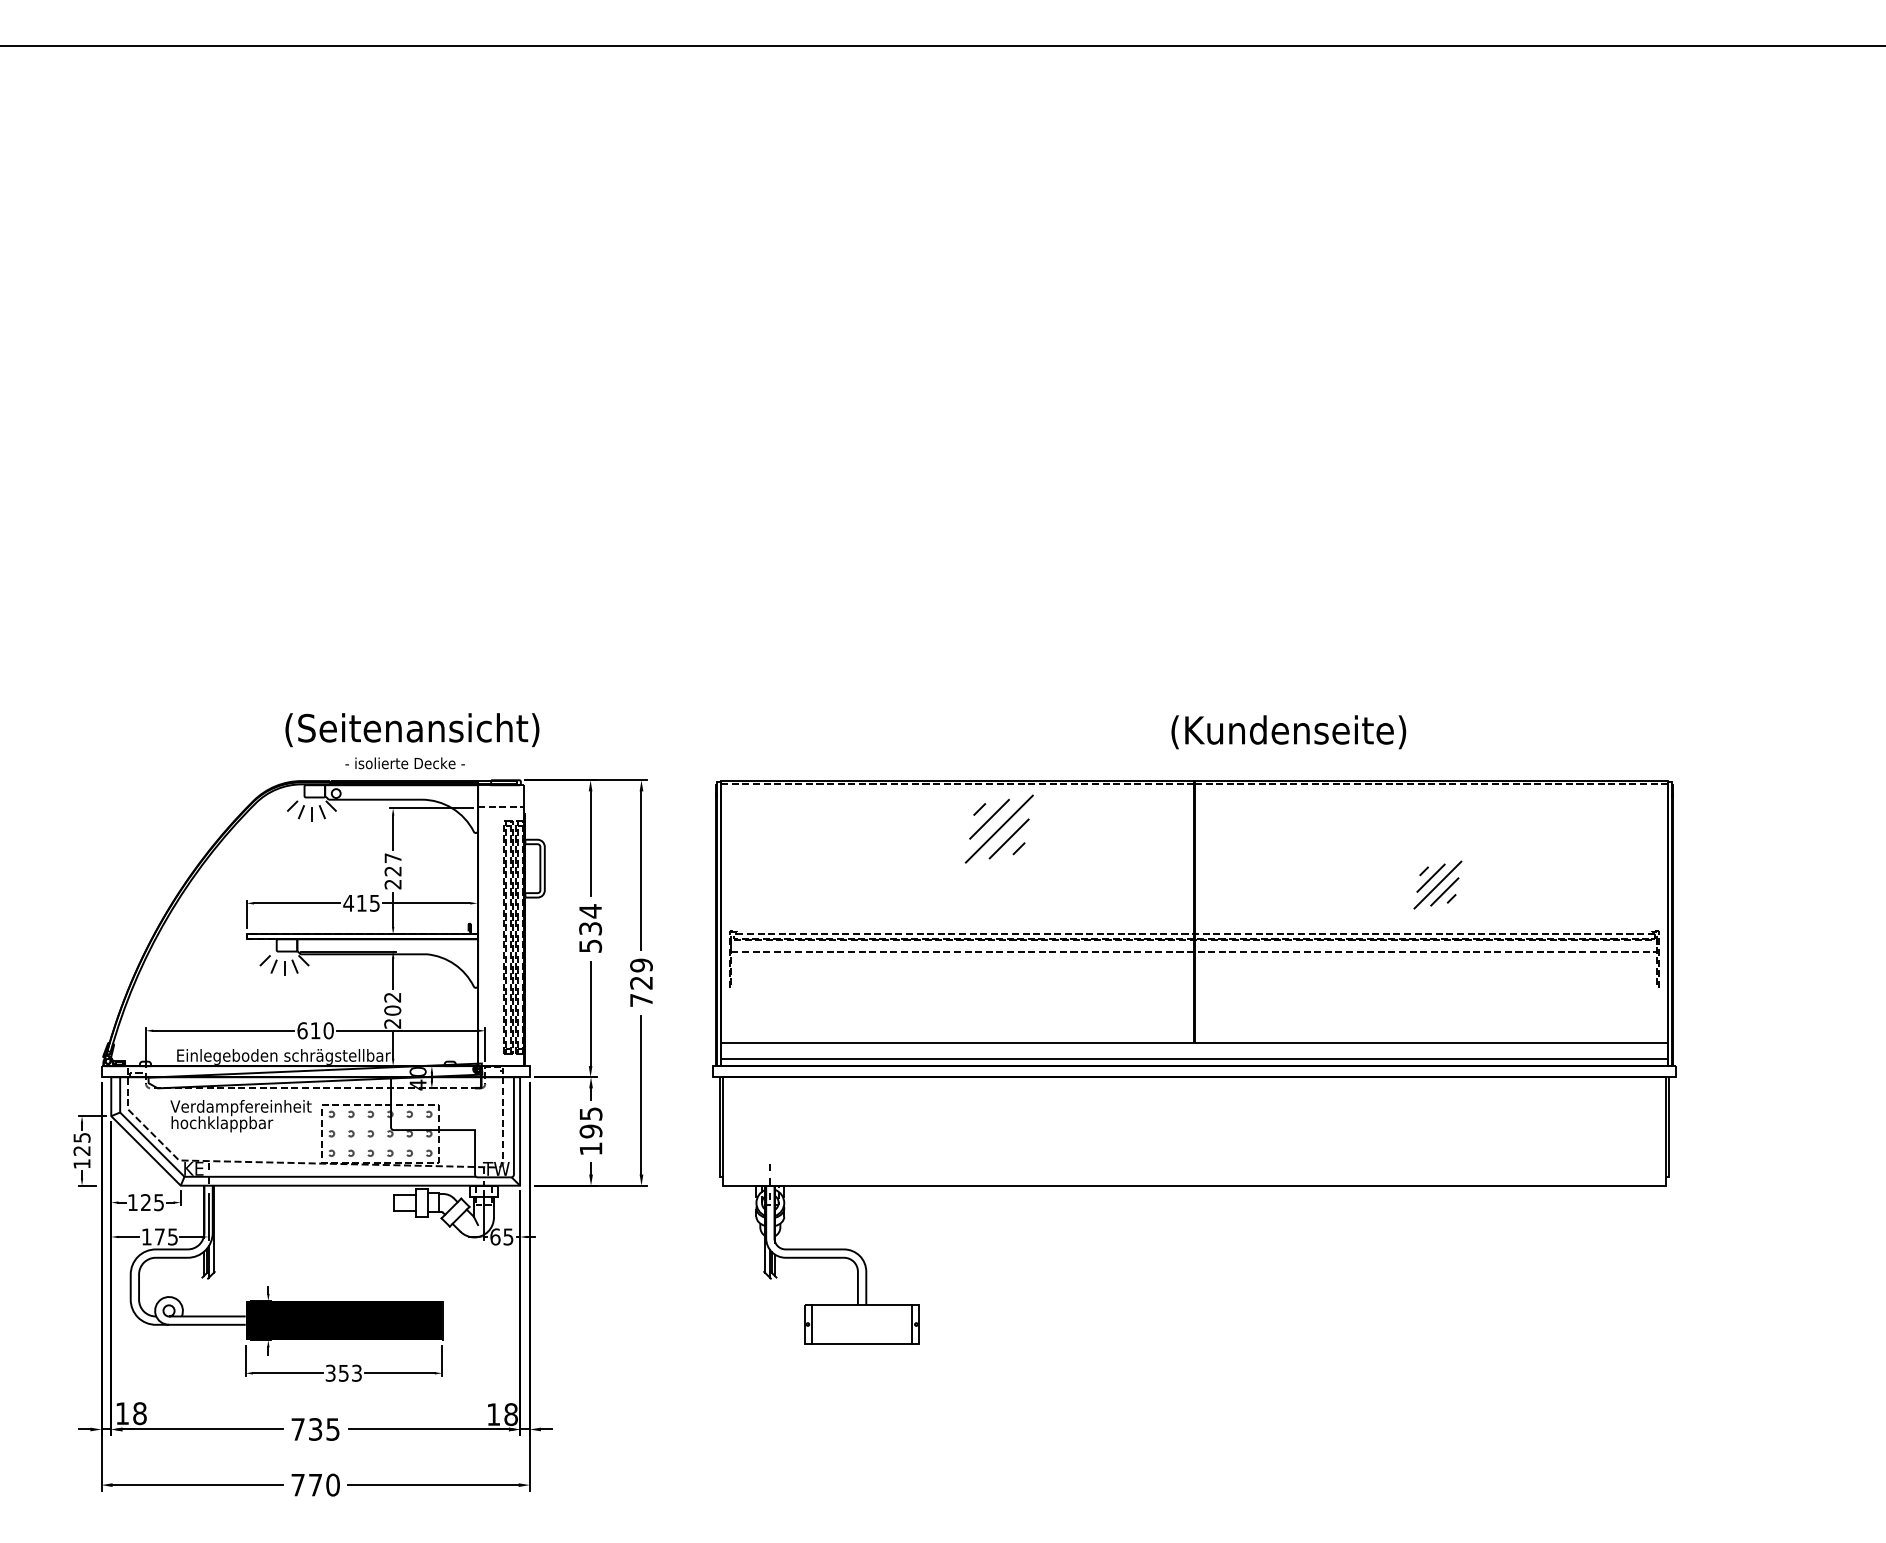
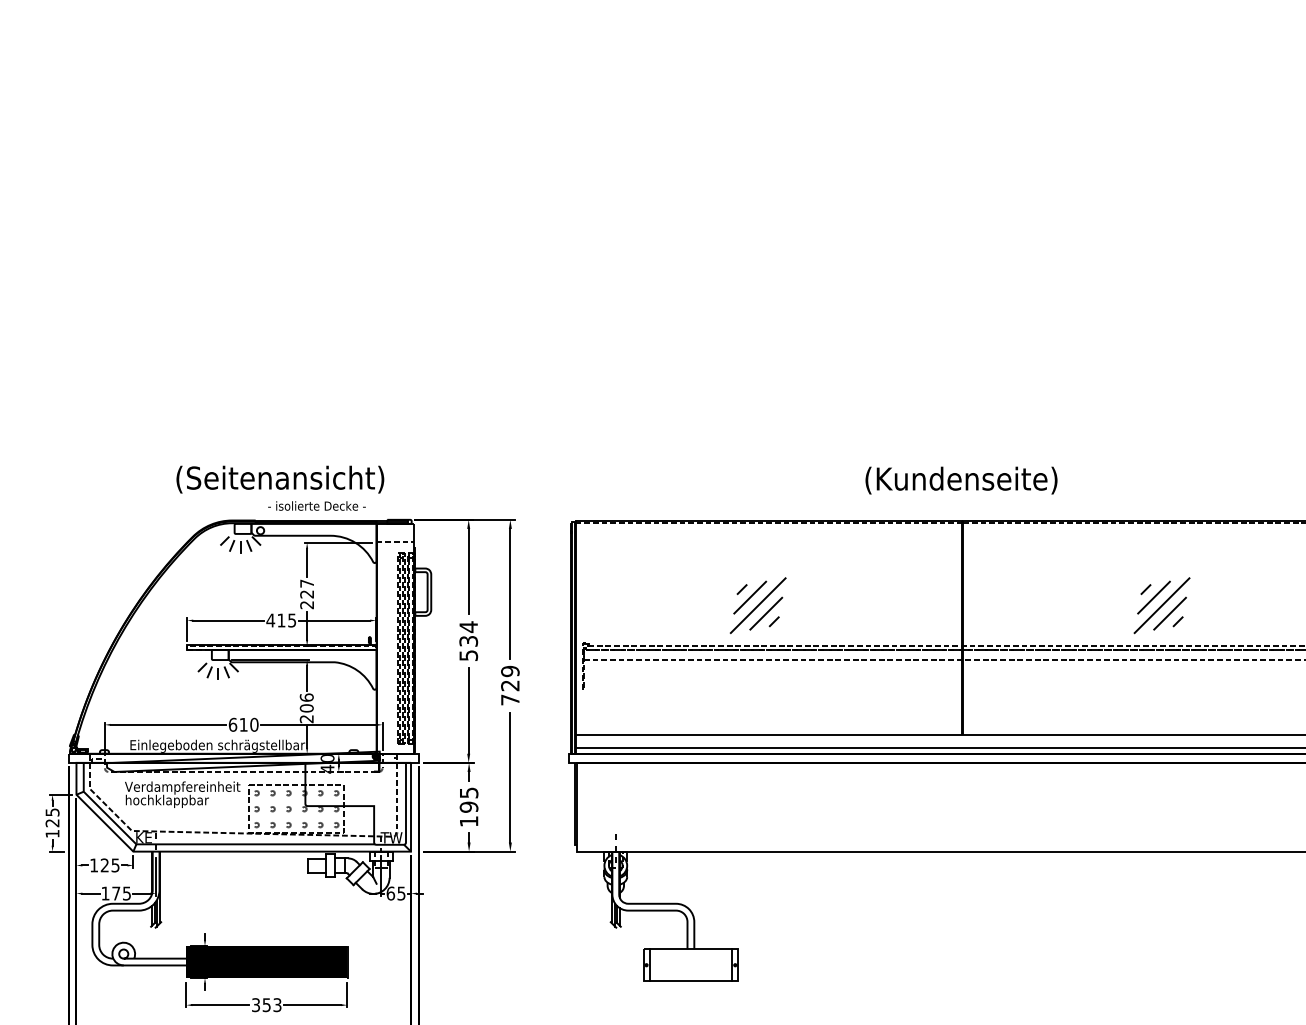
text: (412, 730) -> (280, 479), moved
text: (1288, 732) -> (961, 480), moved
part: (998, 828) -> (757, 605), moved
part: (1437, 884) -> (1161, 605), size x1.43
text: (392, 997) -> (306, 697), 202 -> 206

